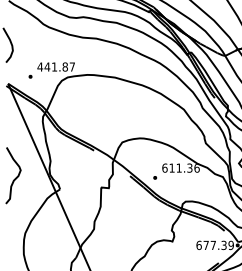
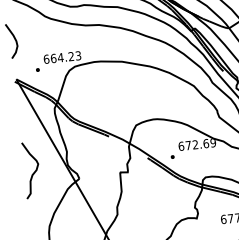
text: (55, 66) -> (61, 57), 441.87 -> 664.23
text: (184, 167) -> (200, 143), 611.36 -> 672.69

